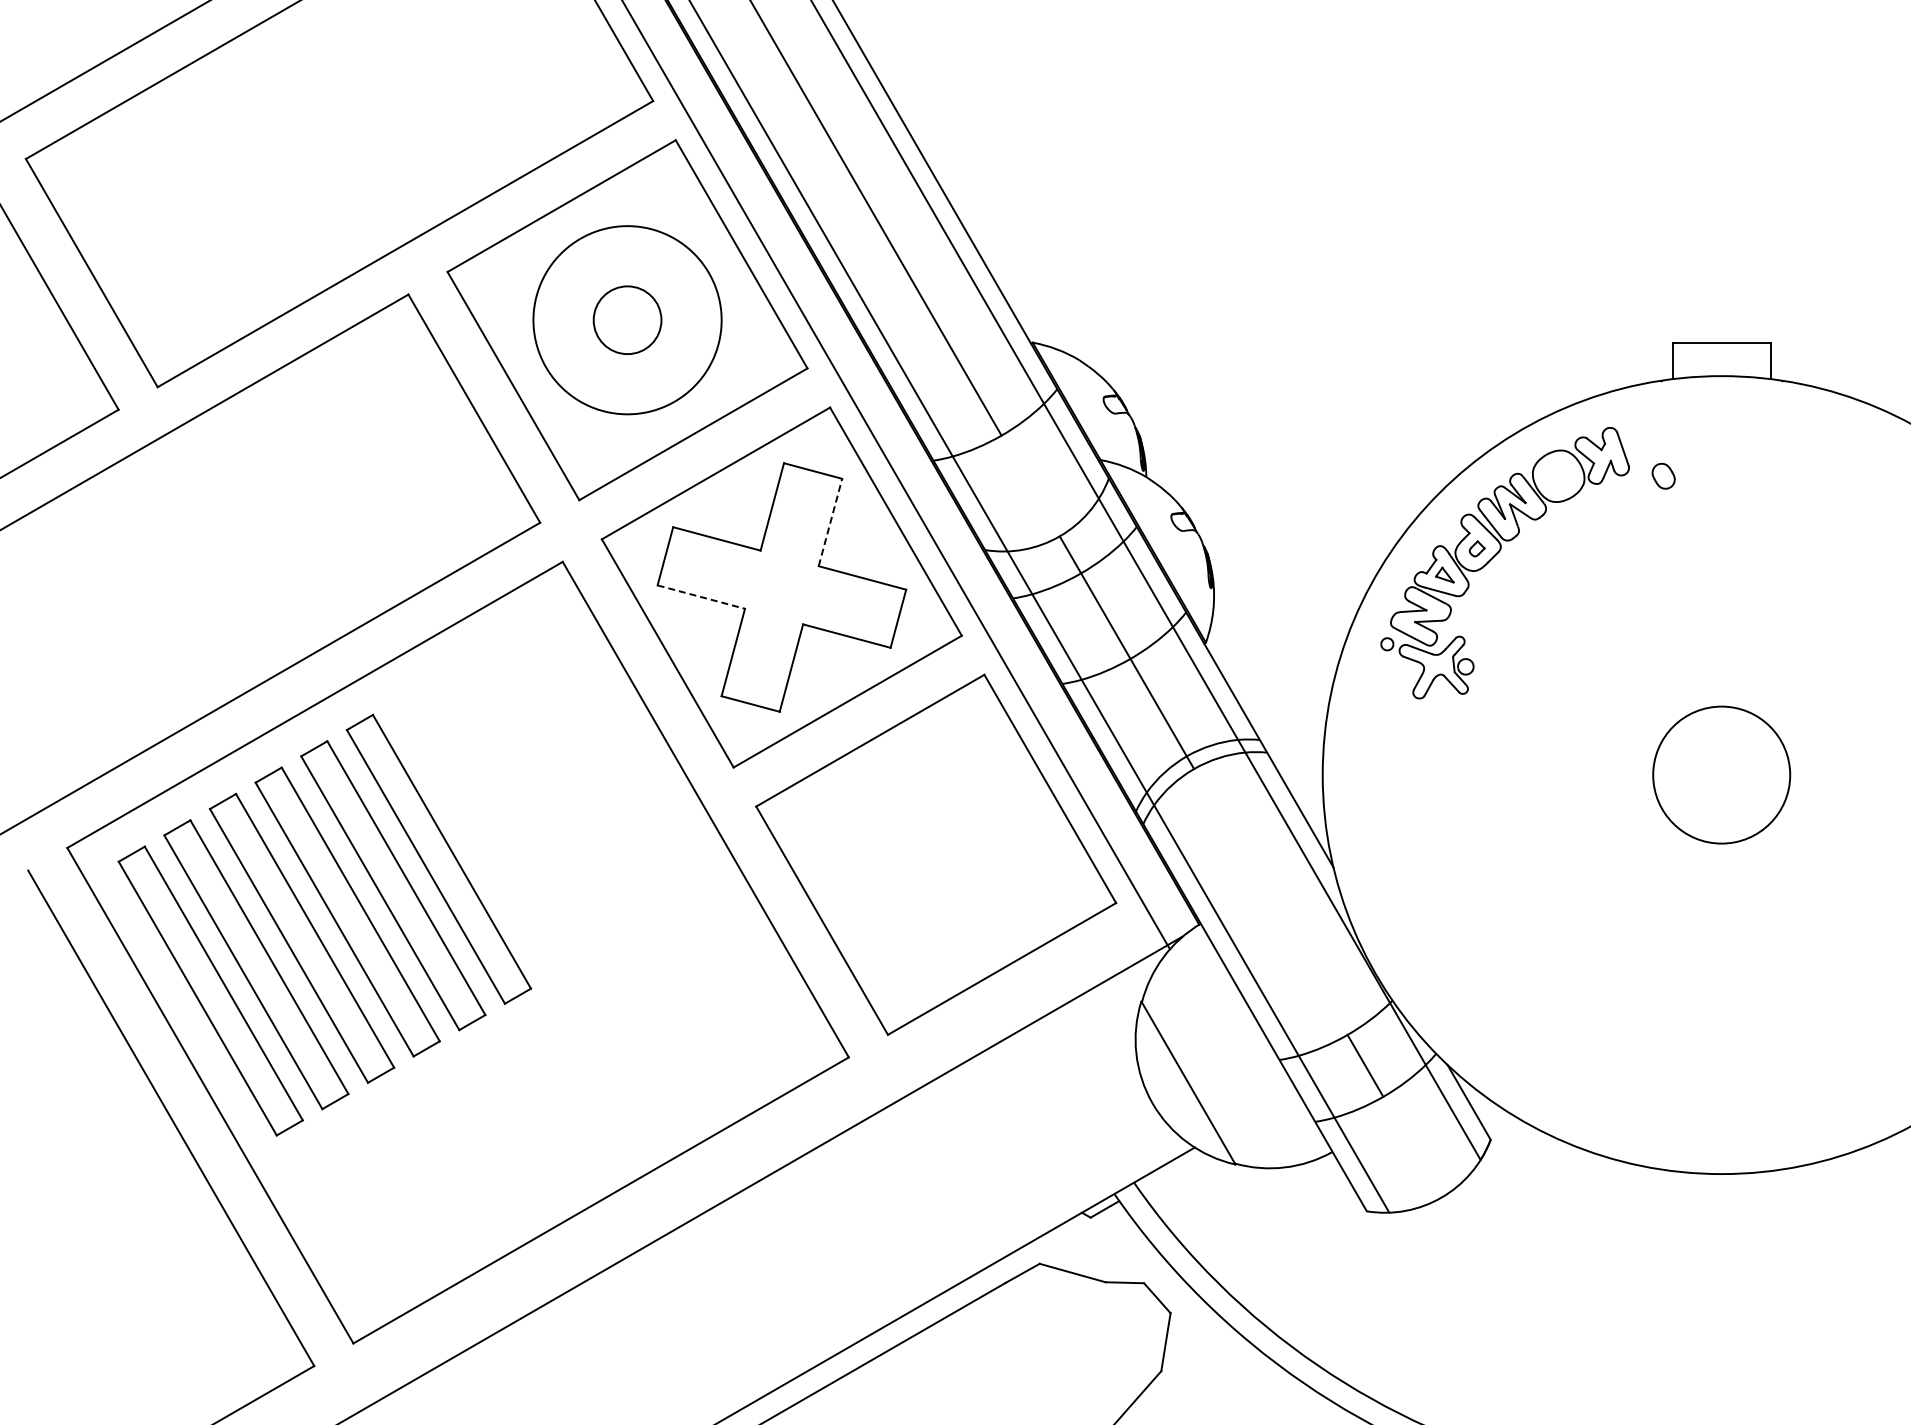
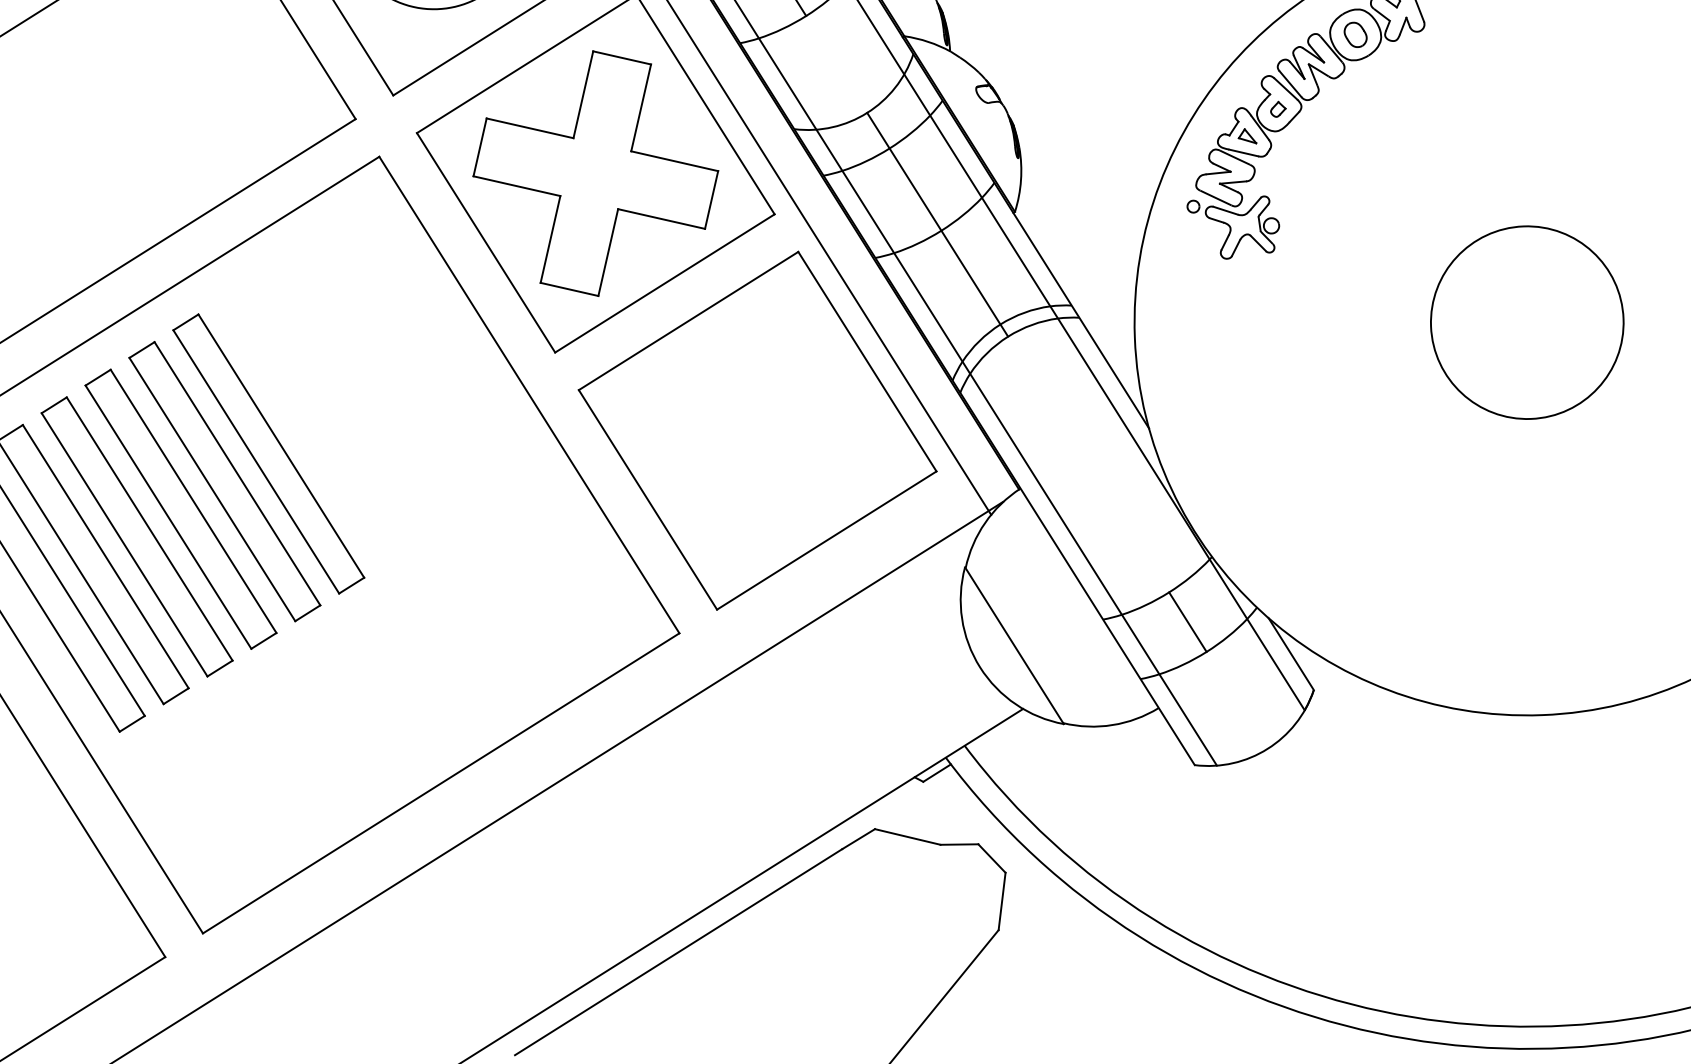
part: (1663, 475) -> (1355, 34), moved
line: (830, 522) -> (641, 107), dashed -> solid
line: (701, 597) -> (517, 186), dashed -> solid
circle: (1721, 774) -> (1527, 322), size x1.43

